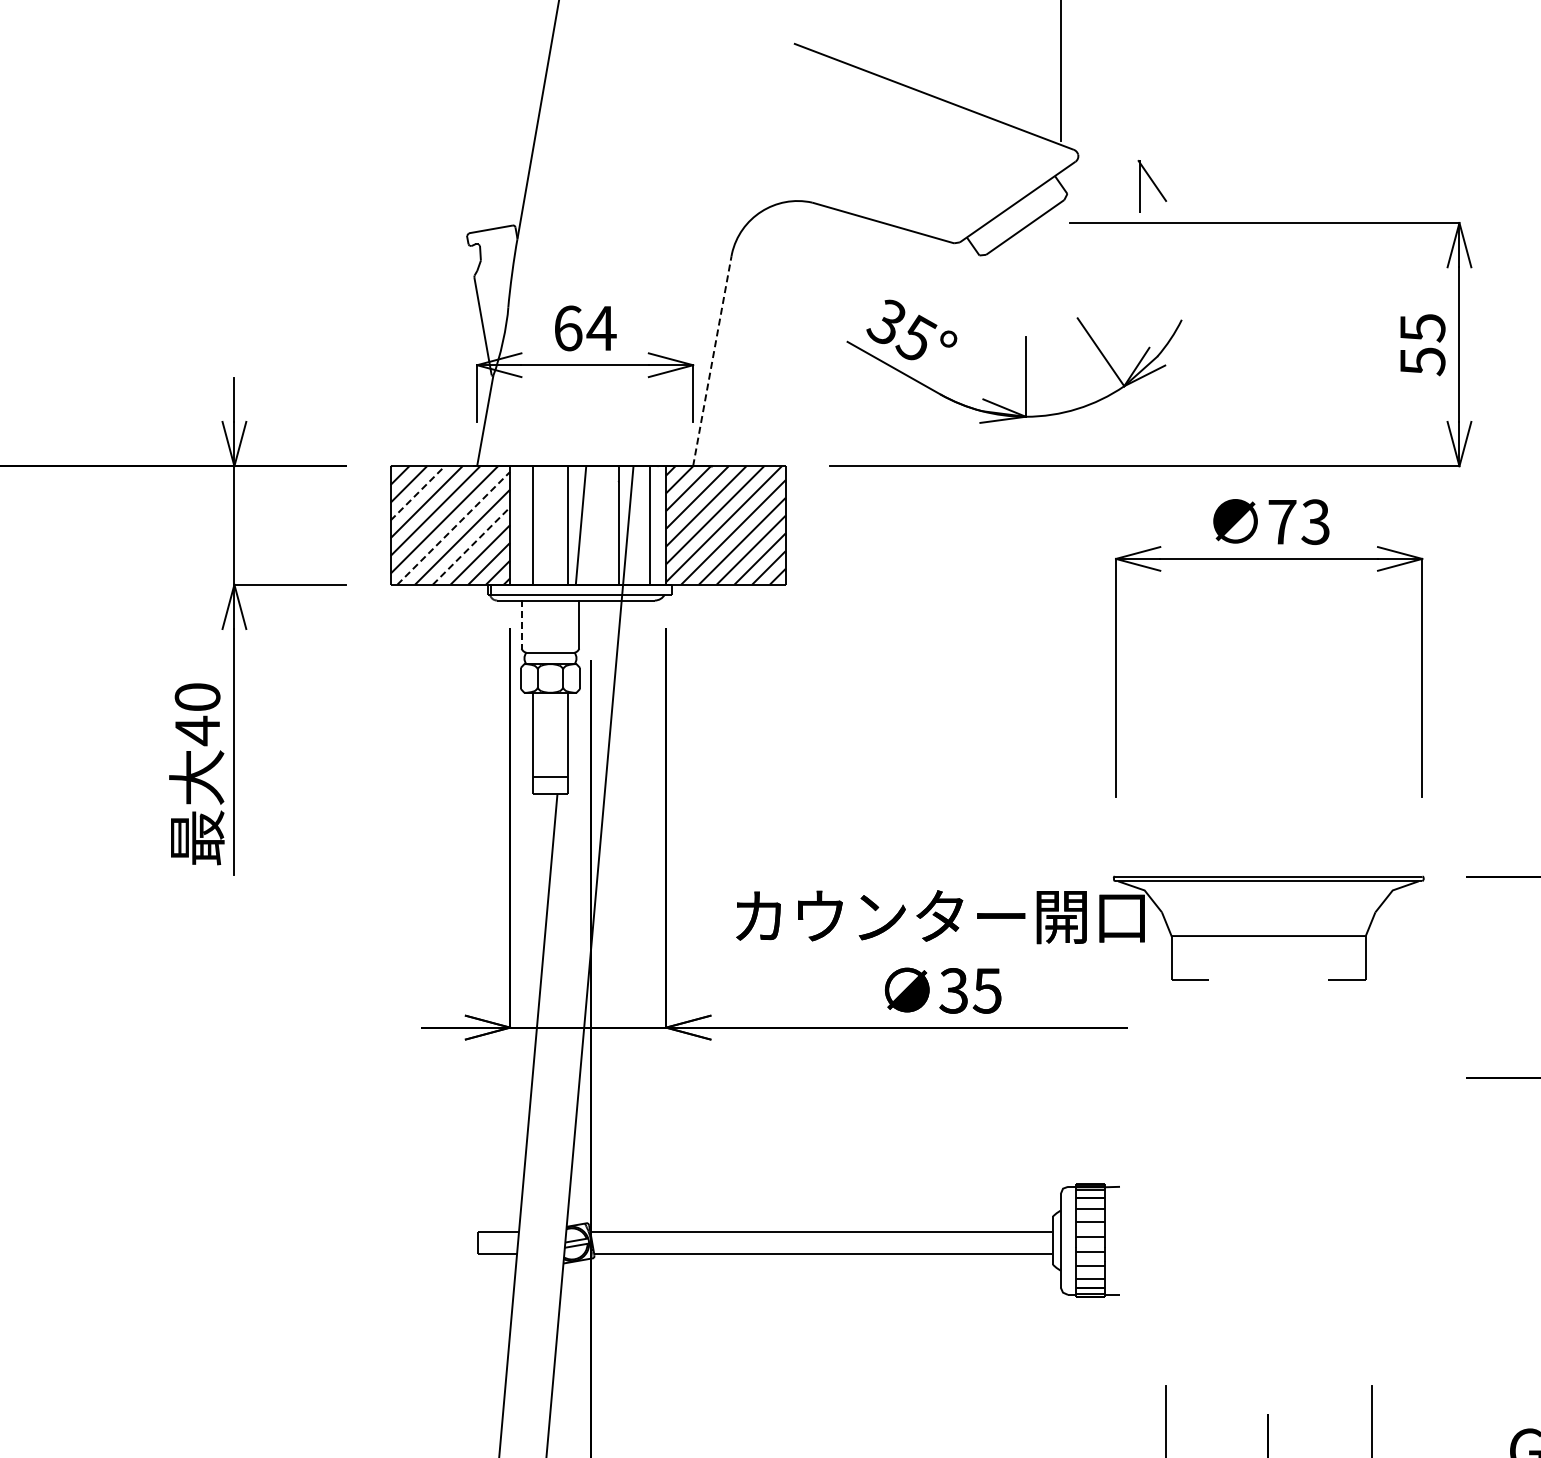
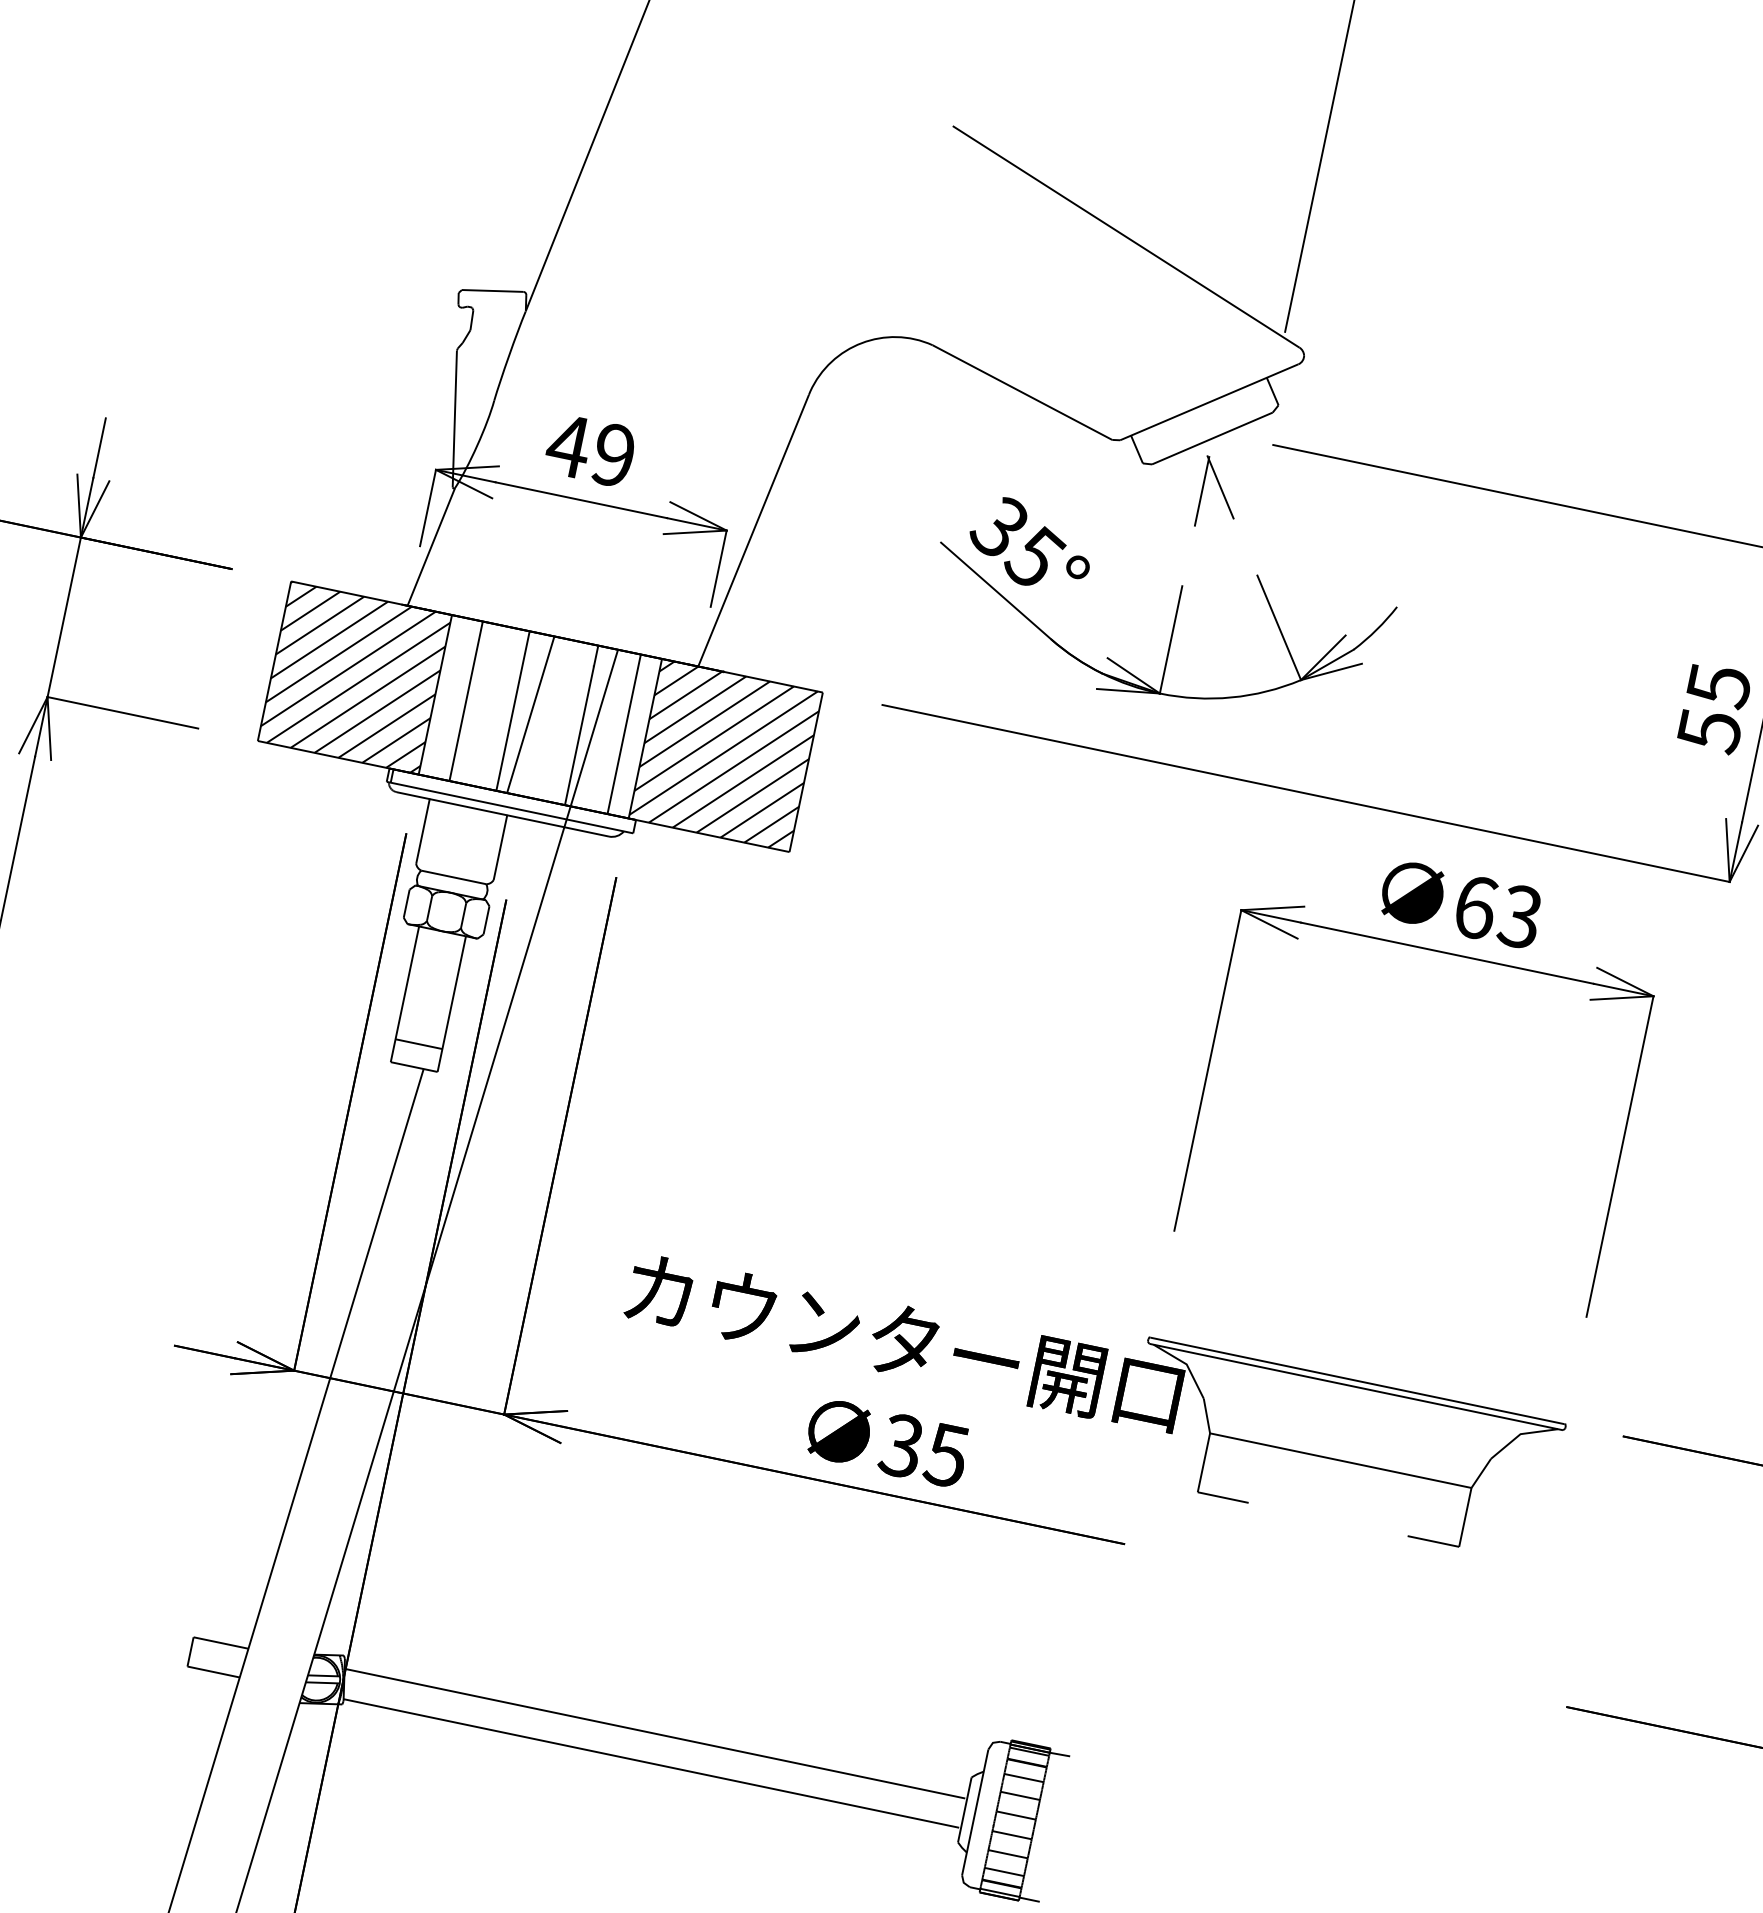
part: (1152, 186) -> (1219, 494), moved
text: (584, 328) -> (590, 450), 64 -> 49
line: (712, 361) -> (753, 531), dashed -> solid
line: (418, 492) -> (321, 624), dashed -> solid
text: (1282, 521) -> (1475, 906), 73 -> 63
line: (453, 528) -> (358, 682), dashed -> solid
line: (471, 546) -> (377, 712), dashed -> solid
line: (521, 624) -> (422, 831), dashed -> solid

